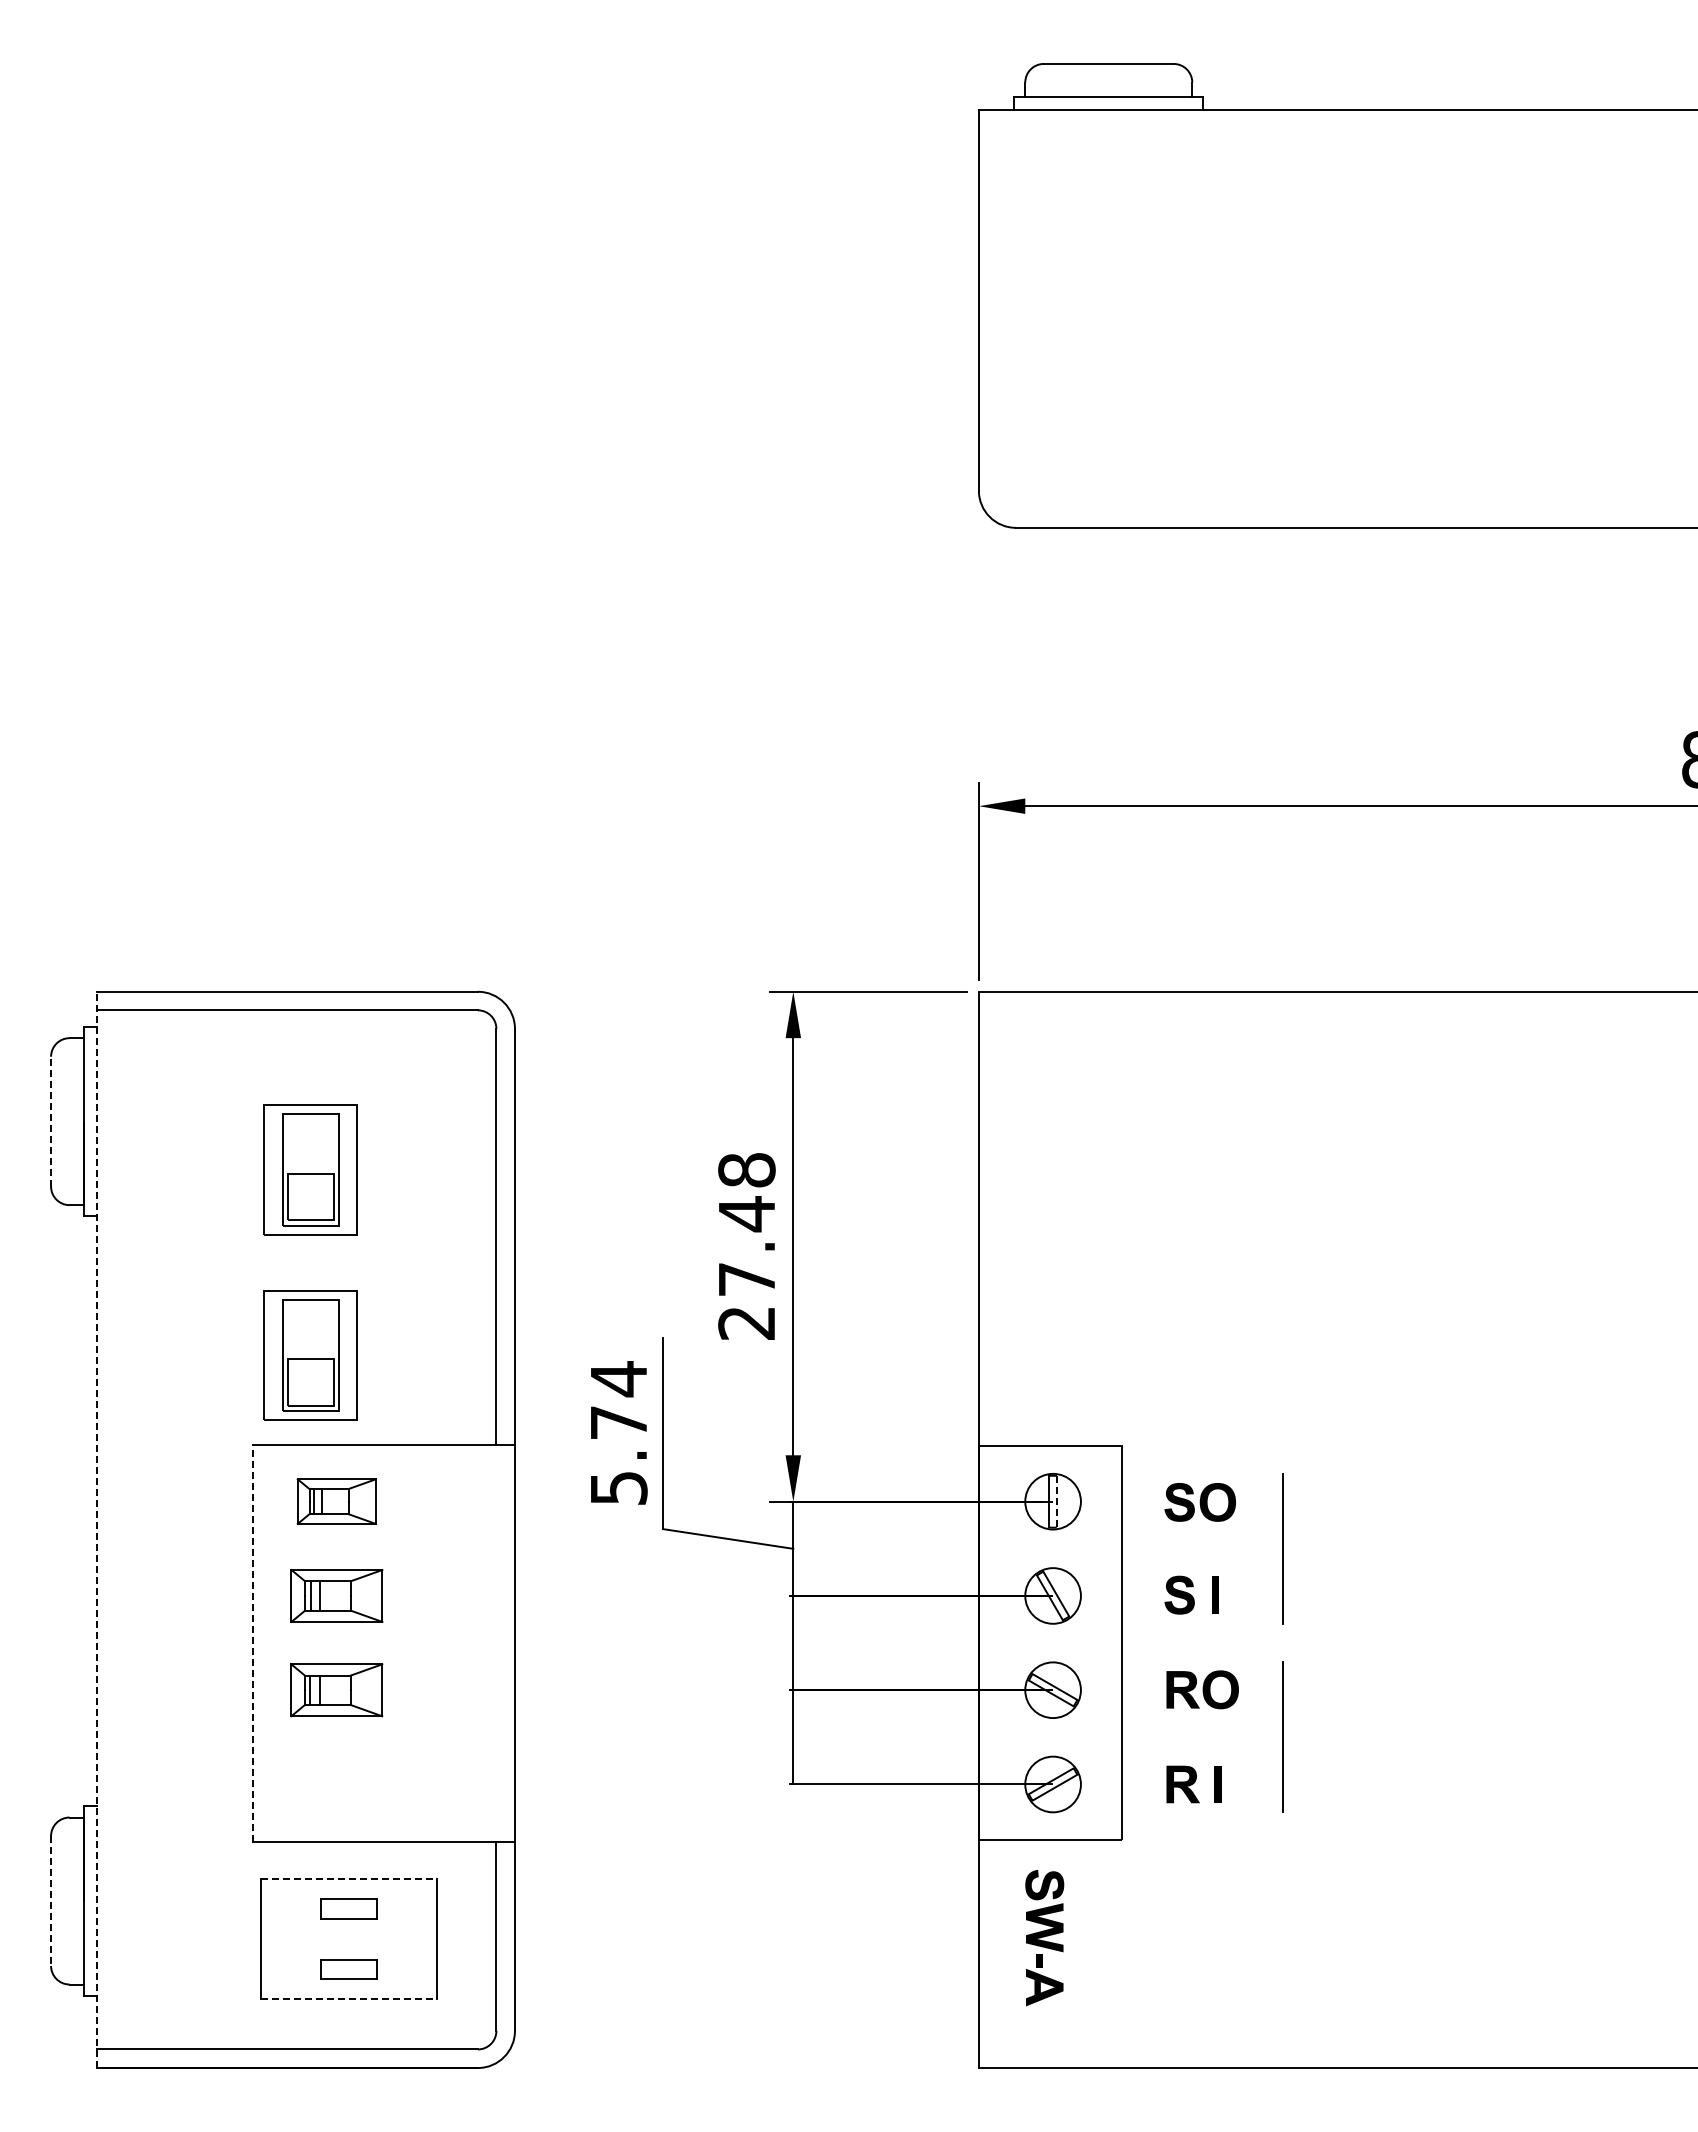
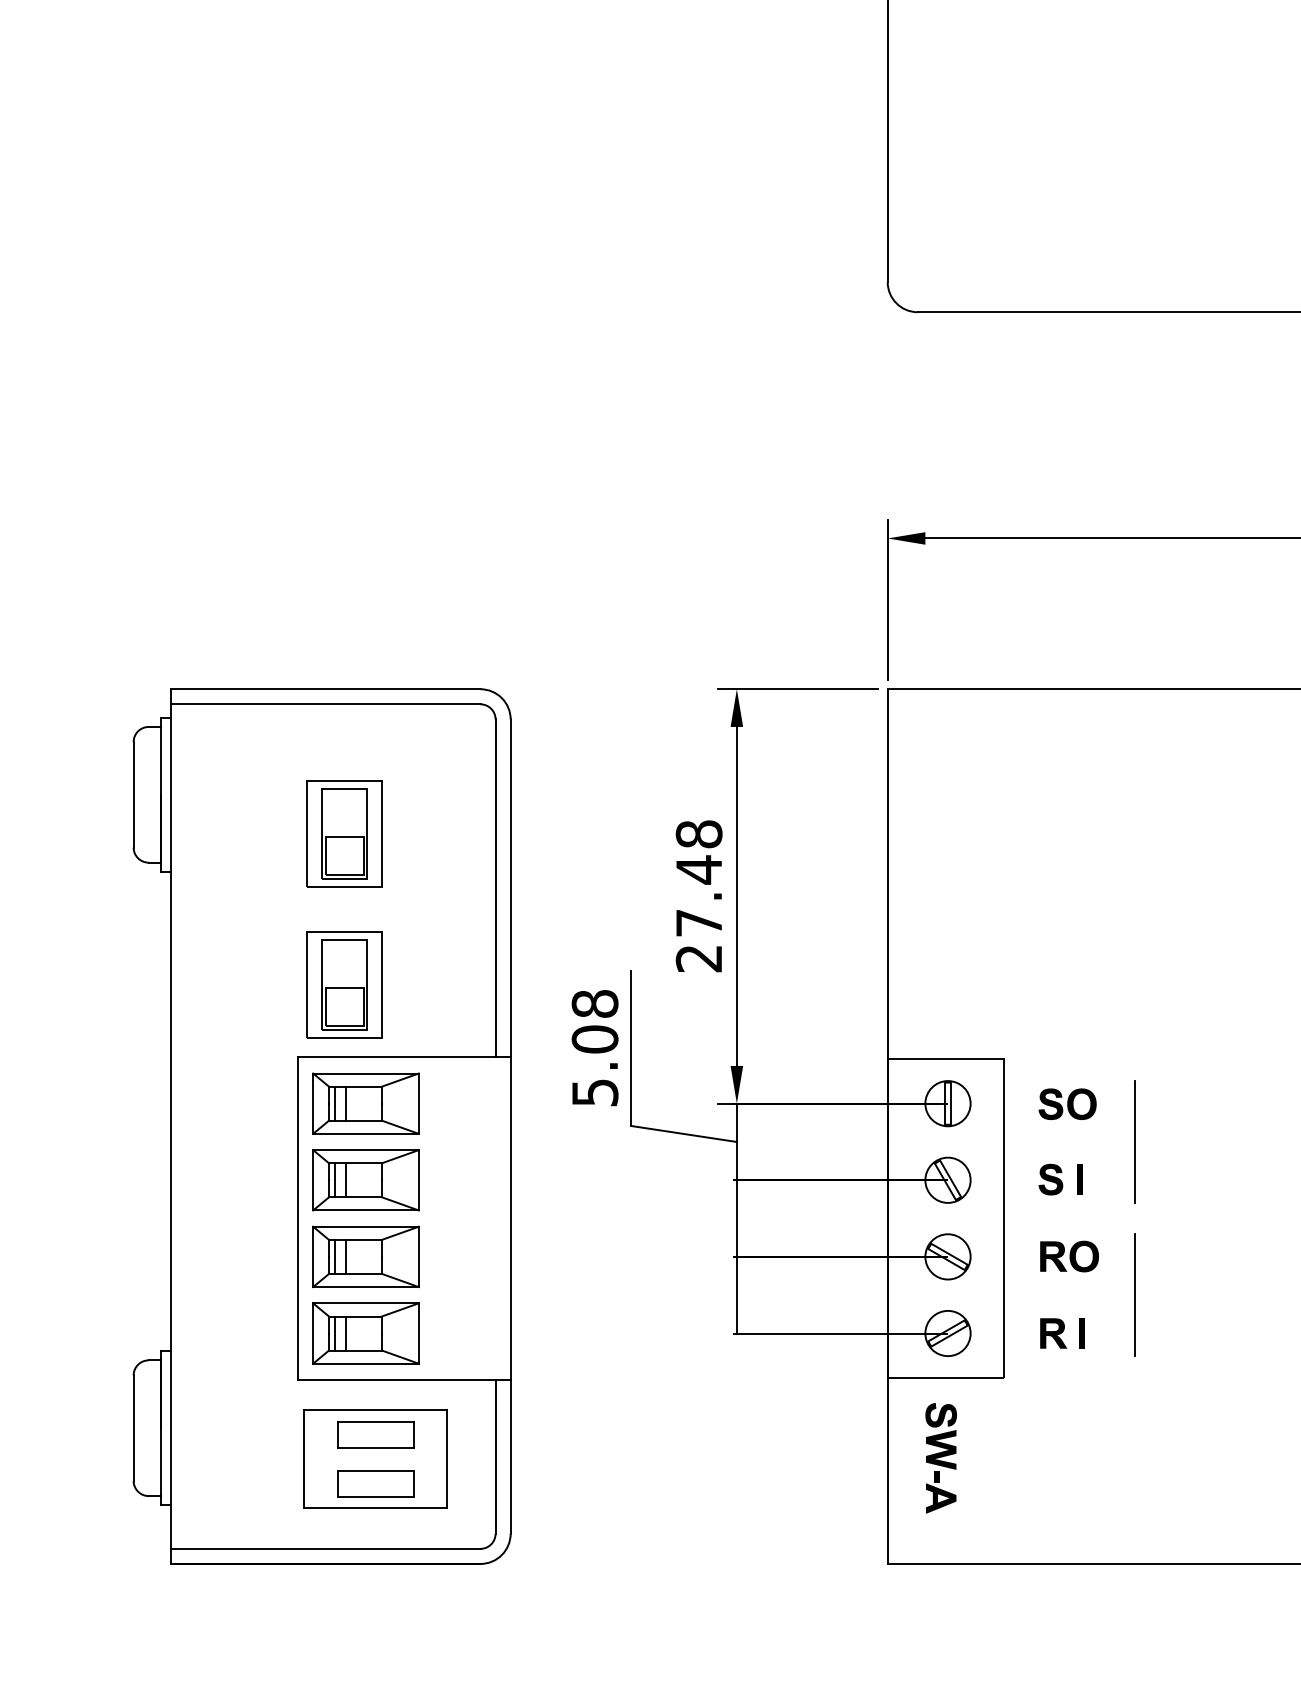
line: (51, 1121) -> (133, 794), dashed -> solid
text: (618, 1400) -> (594, 1021), 5.74 -> 5.08
part: (336, 1501) -> (365, 1103), size x1.67
line: (1056, 1501) -> (950, 1103), dashed -> solid
line: (97, 1529) -> (171, 1126), dashed -> solid
part: (336, 1595) -> (365, 1179), size x1.43
line: (253, 1643) -> (298, 1218), dashed -> solid
part: (336, 1690) -> (365, 1257), size x1.43
part: (336, 1784) -> (365, 1333), added
line: (349, 1878) -> (376, 1409), dashed -> solid
line: (51, 1901) -> (133, 1428), dashed -> solid
part: (348, 1908) -> (375, 1434), size x1.67
part: (348, 1968) -> (375, 1483), size x1.67
line: (349, 1999) -> (376, 1508), dashed -> solid

